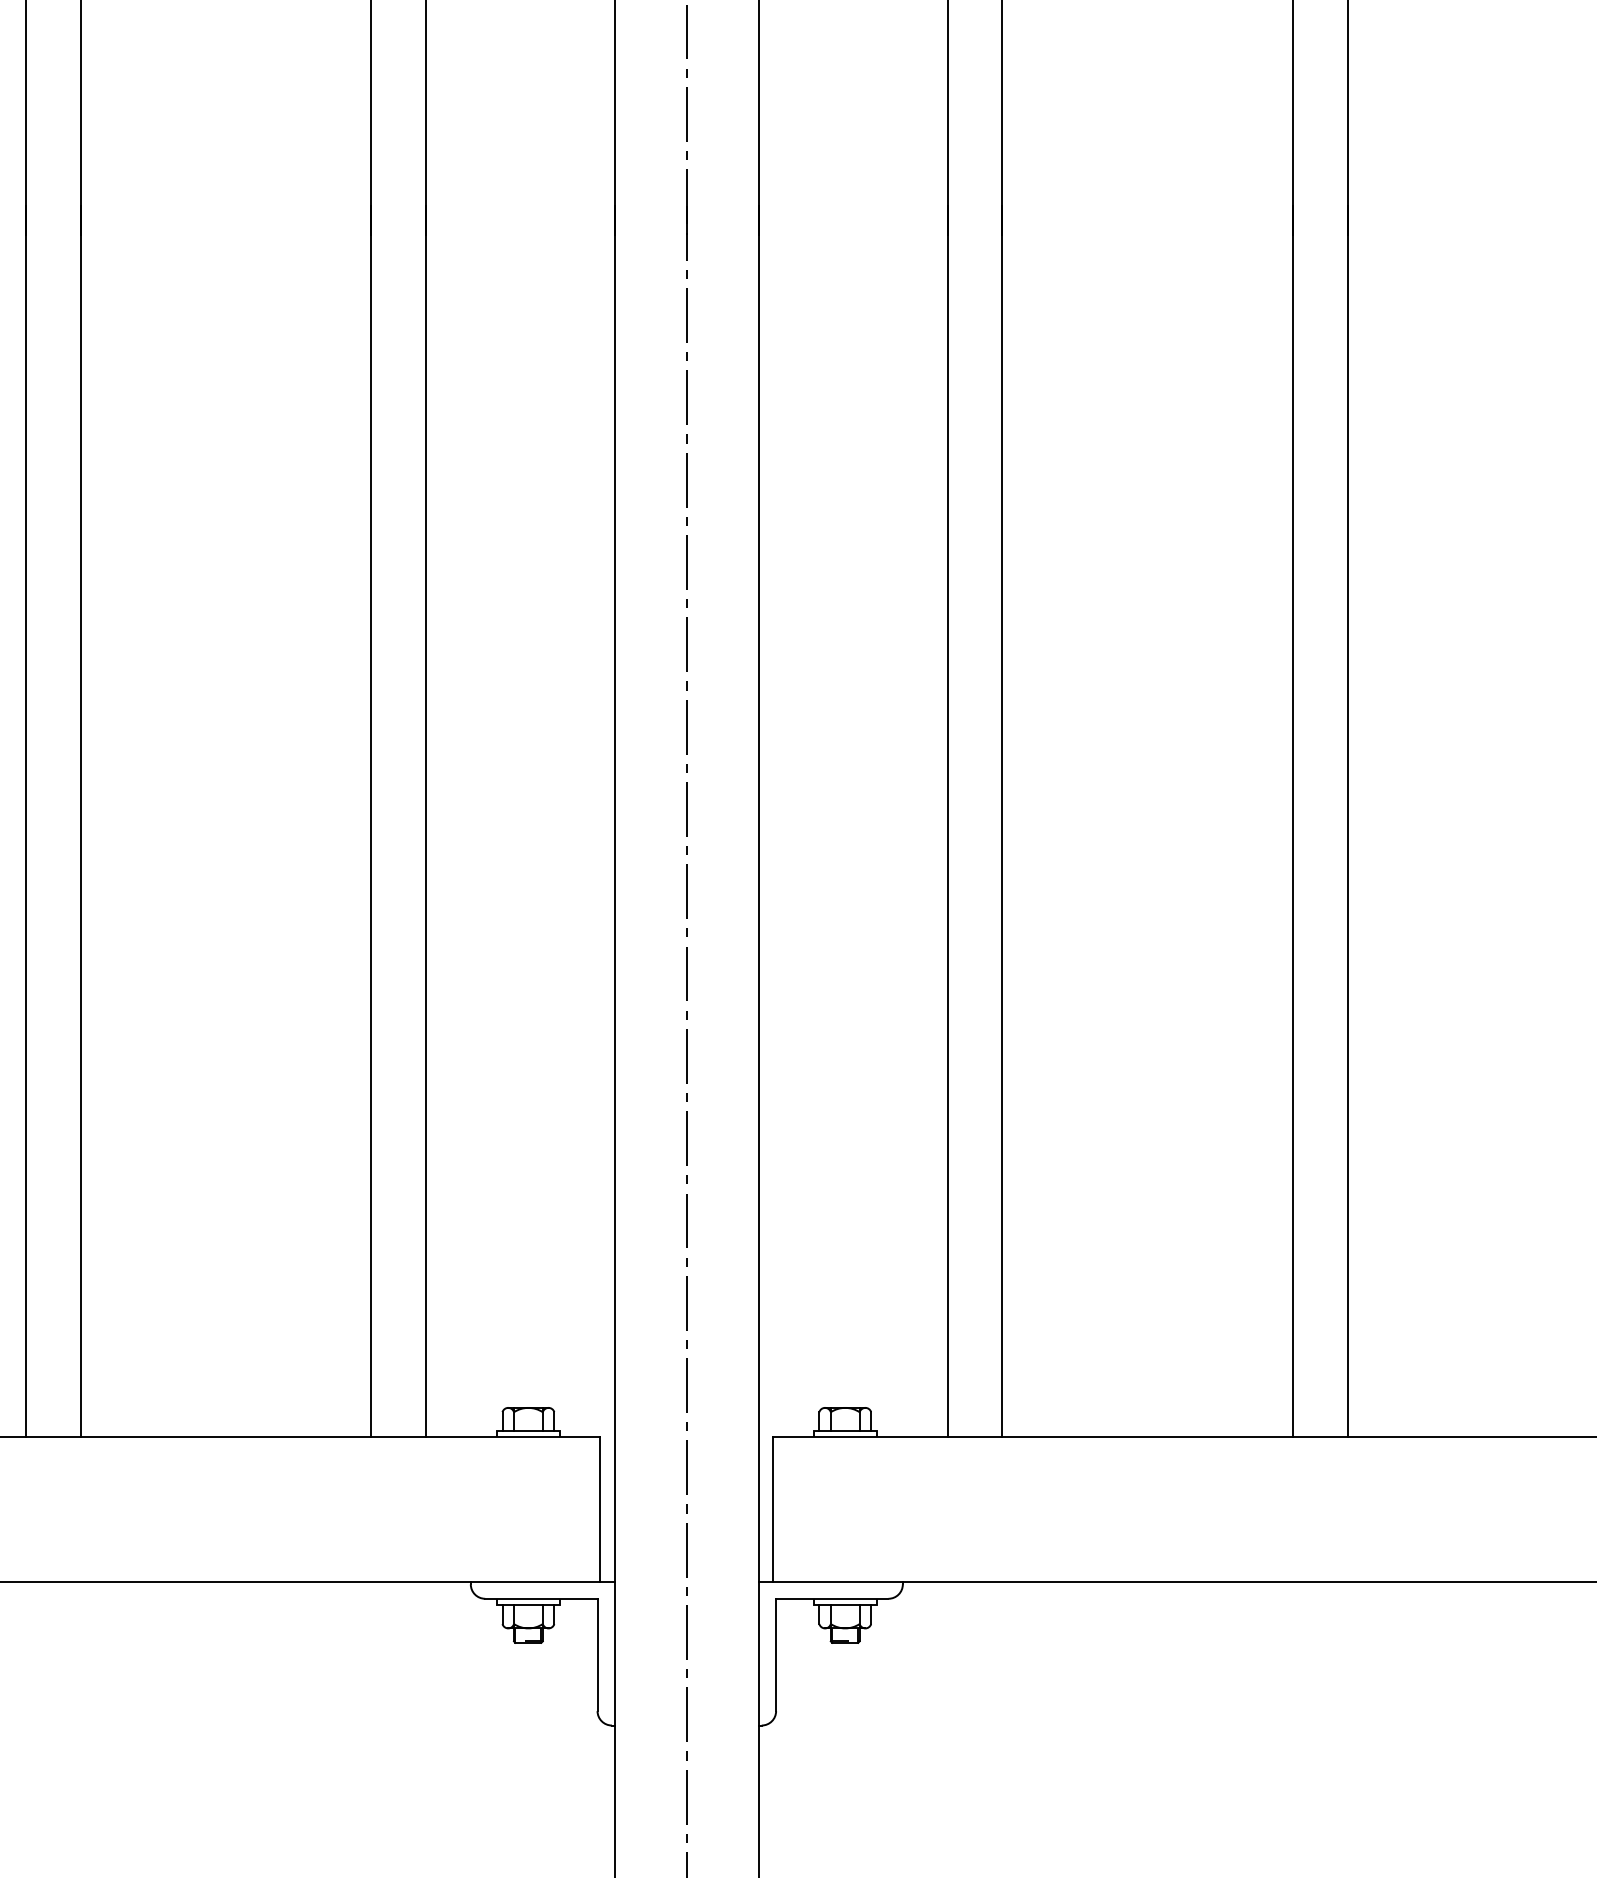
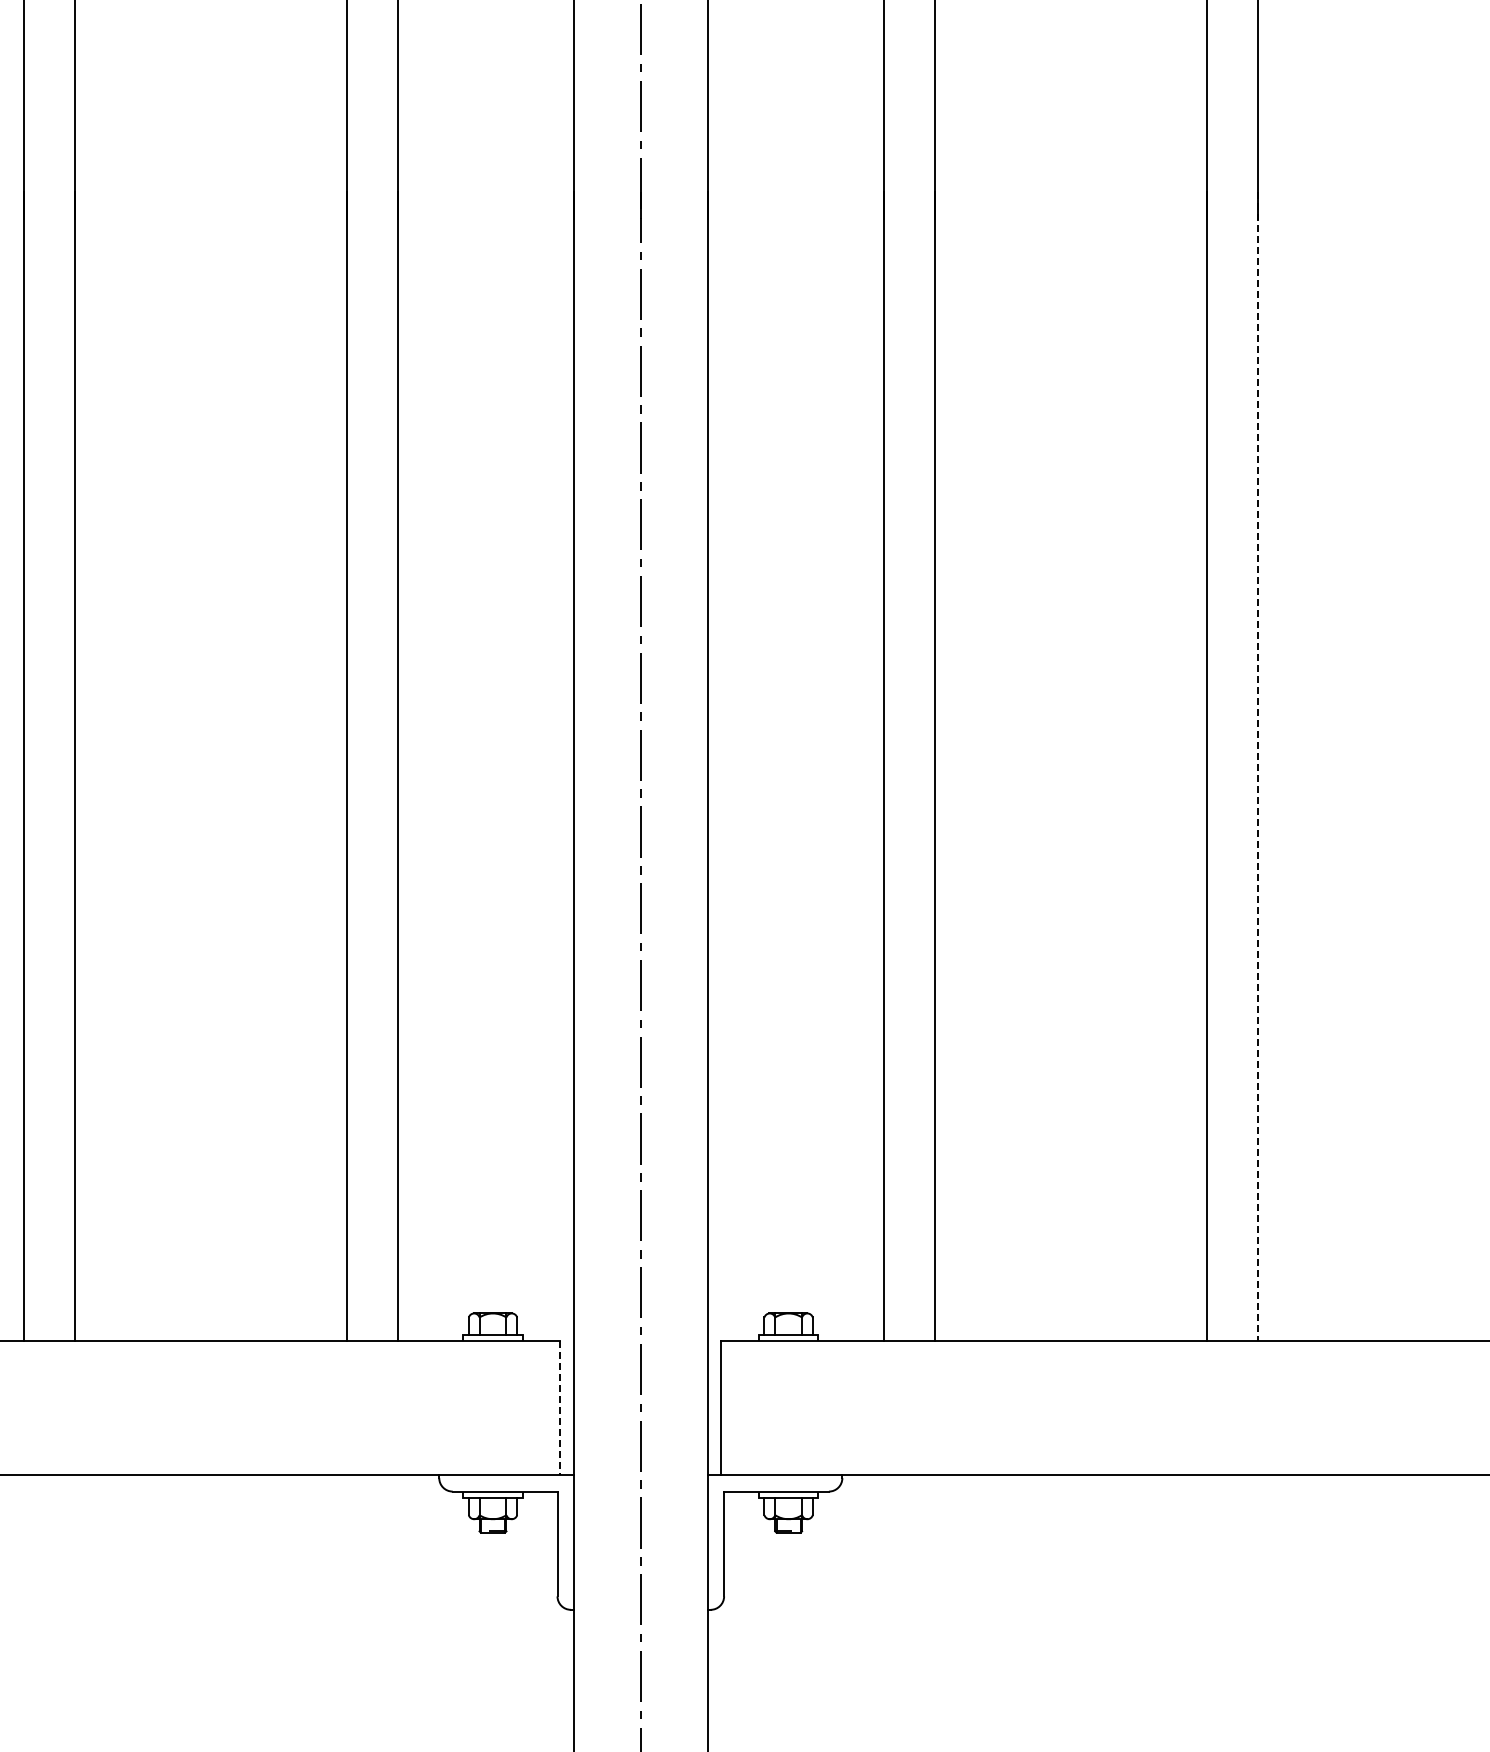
line: (1347, 821) -> (1257, 766), solid -> dashed
line: (600, 1509) -> (560, 1408), solid -> dashed

